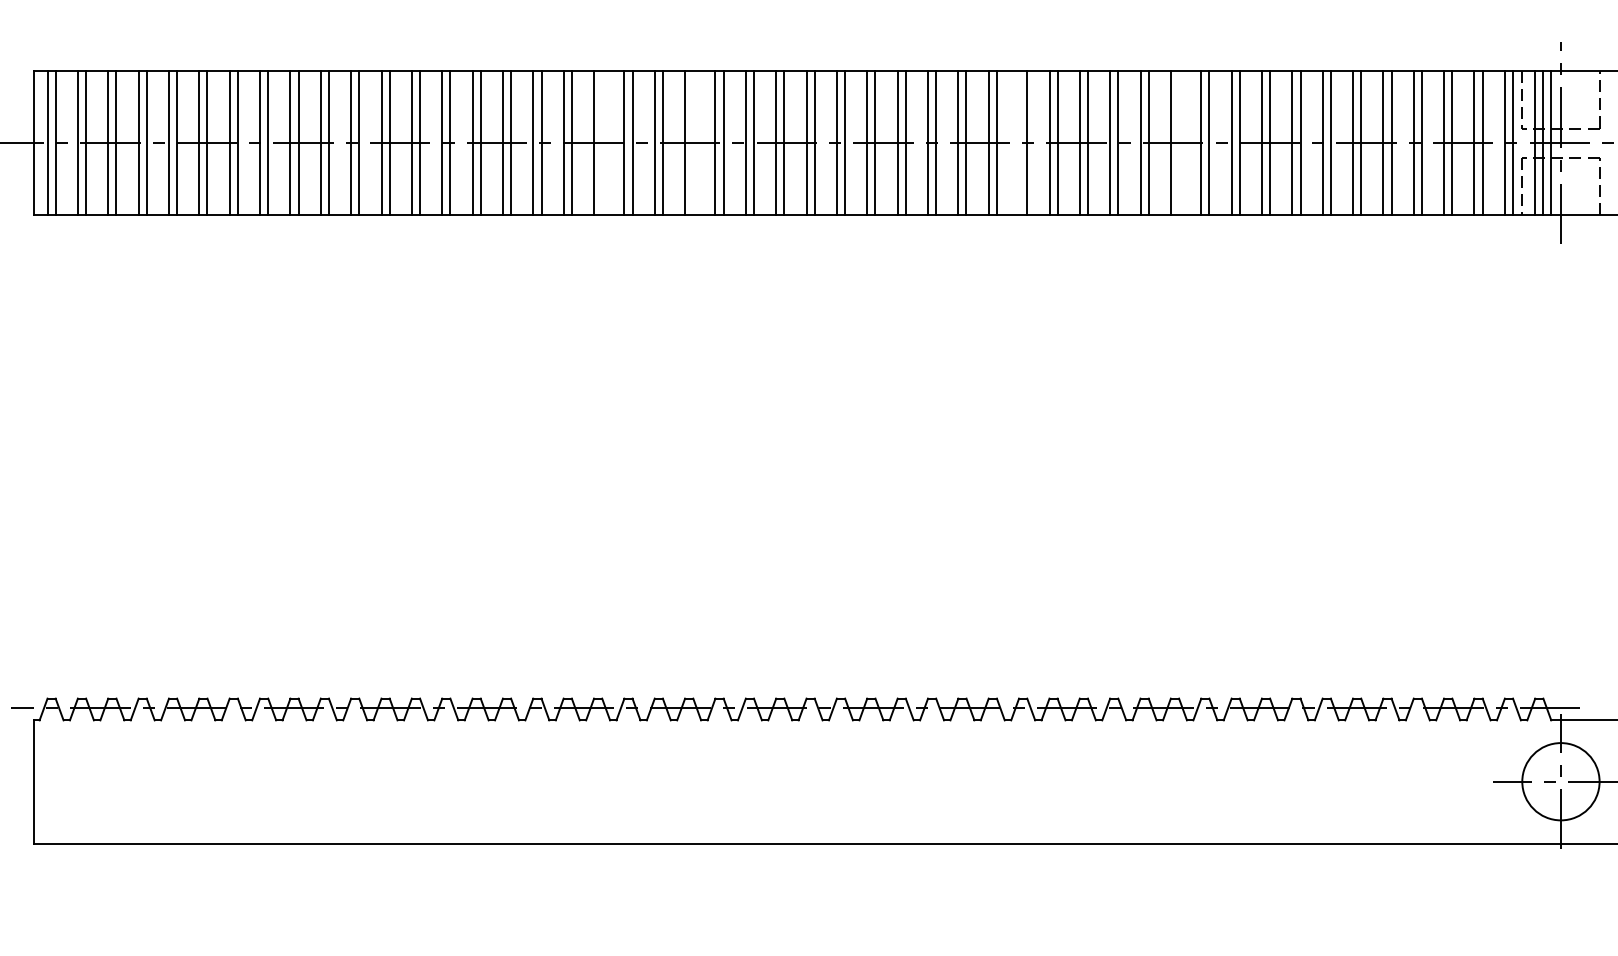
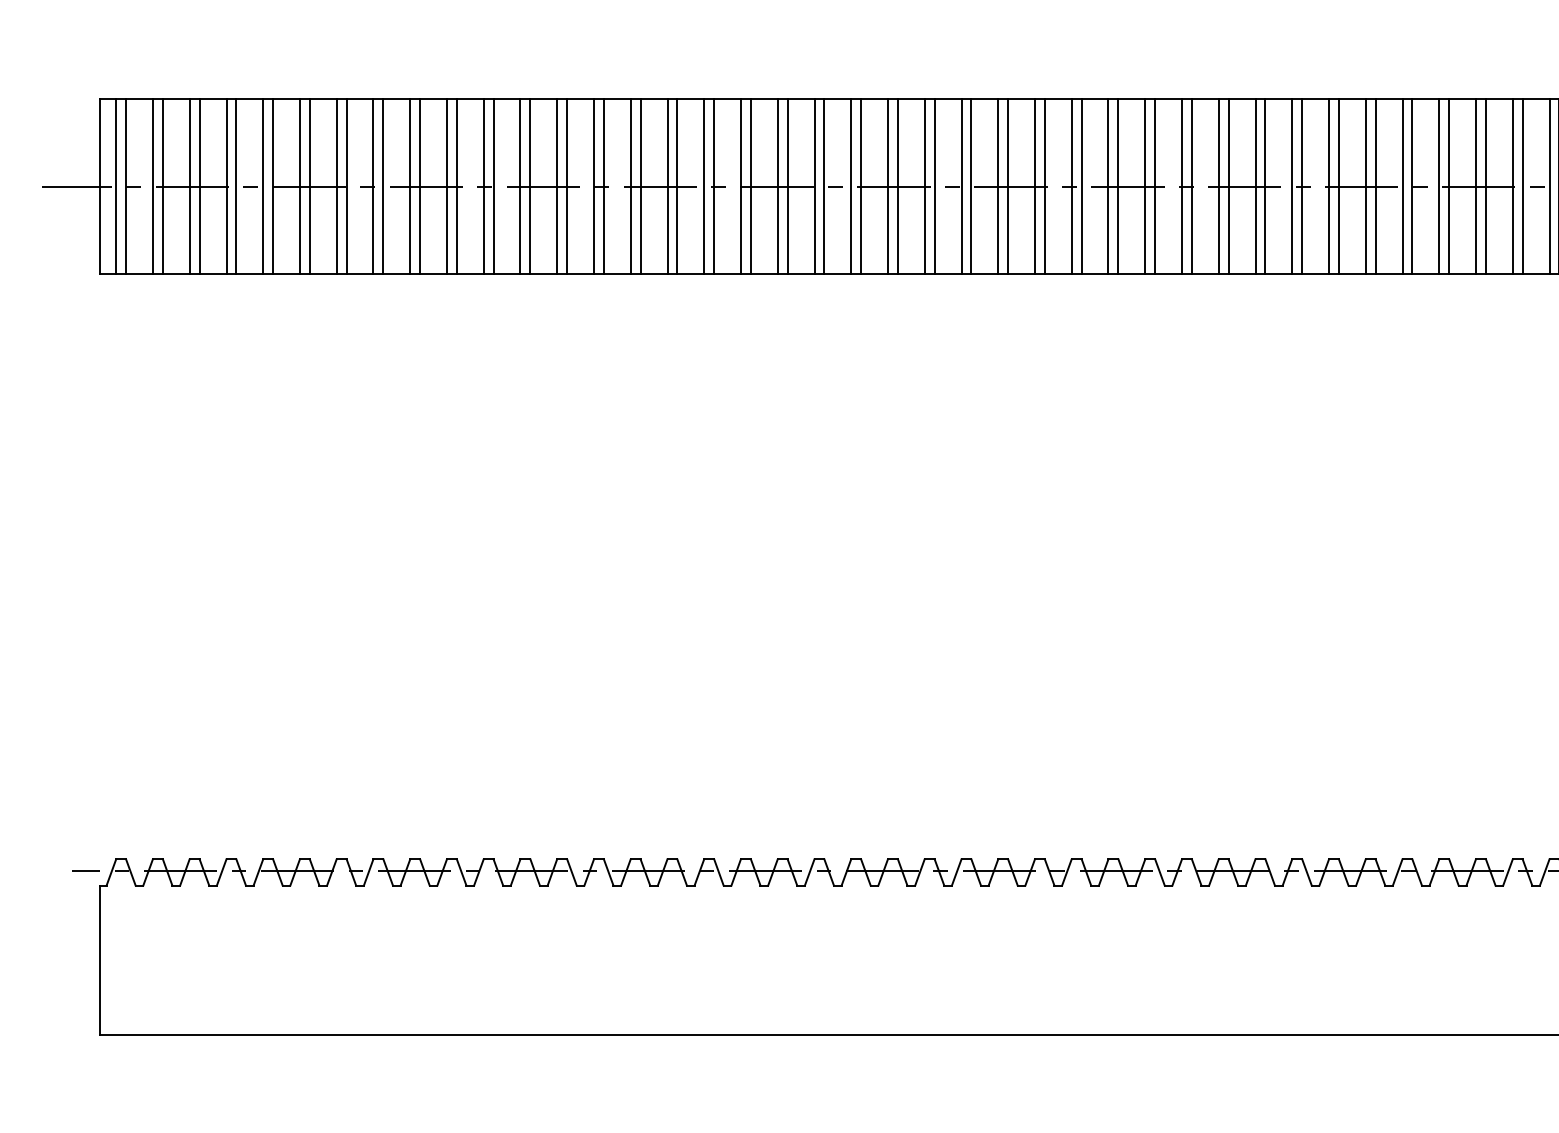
line: (602, 142) -> (787, 186), added
line: (693, 142) -> (898, 186), added
line: (1019, 142) -> (1292, 186), added
line: (1179, 142) -> (1486, 186), added

